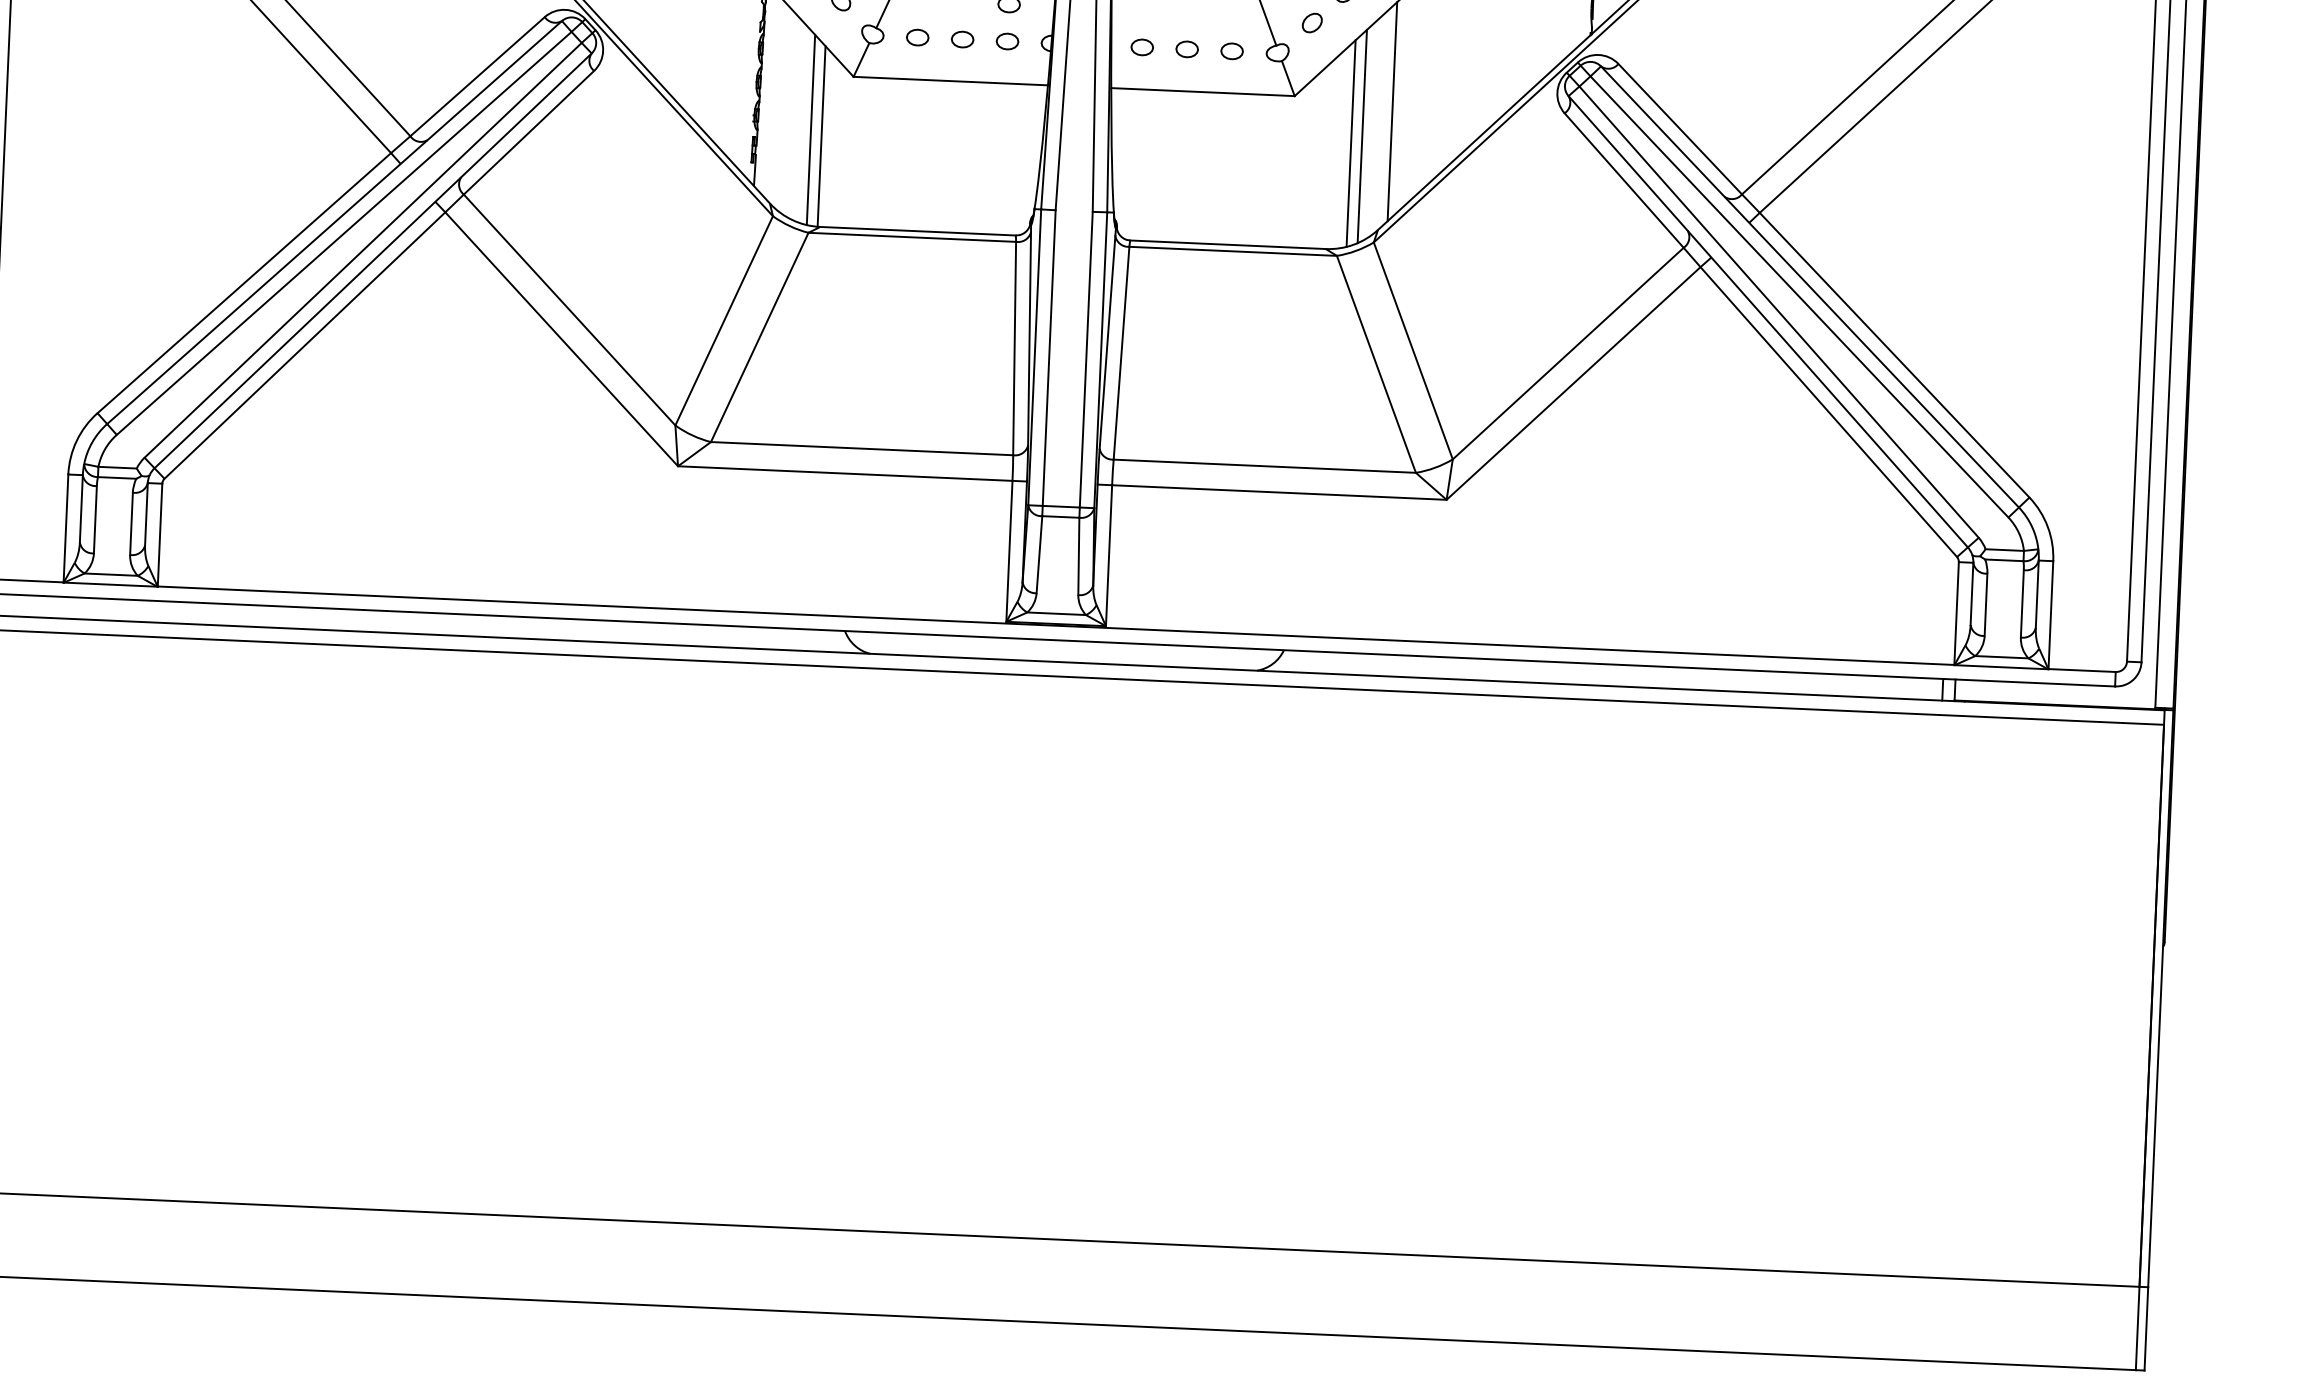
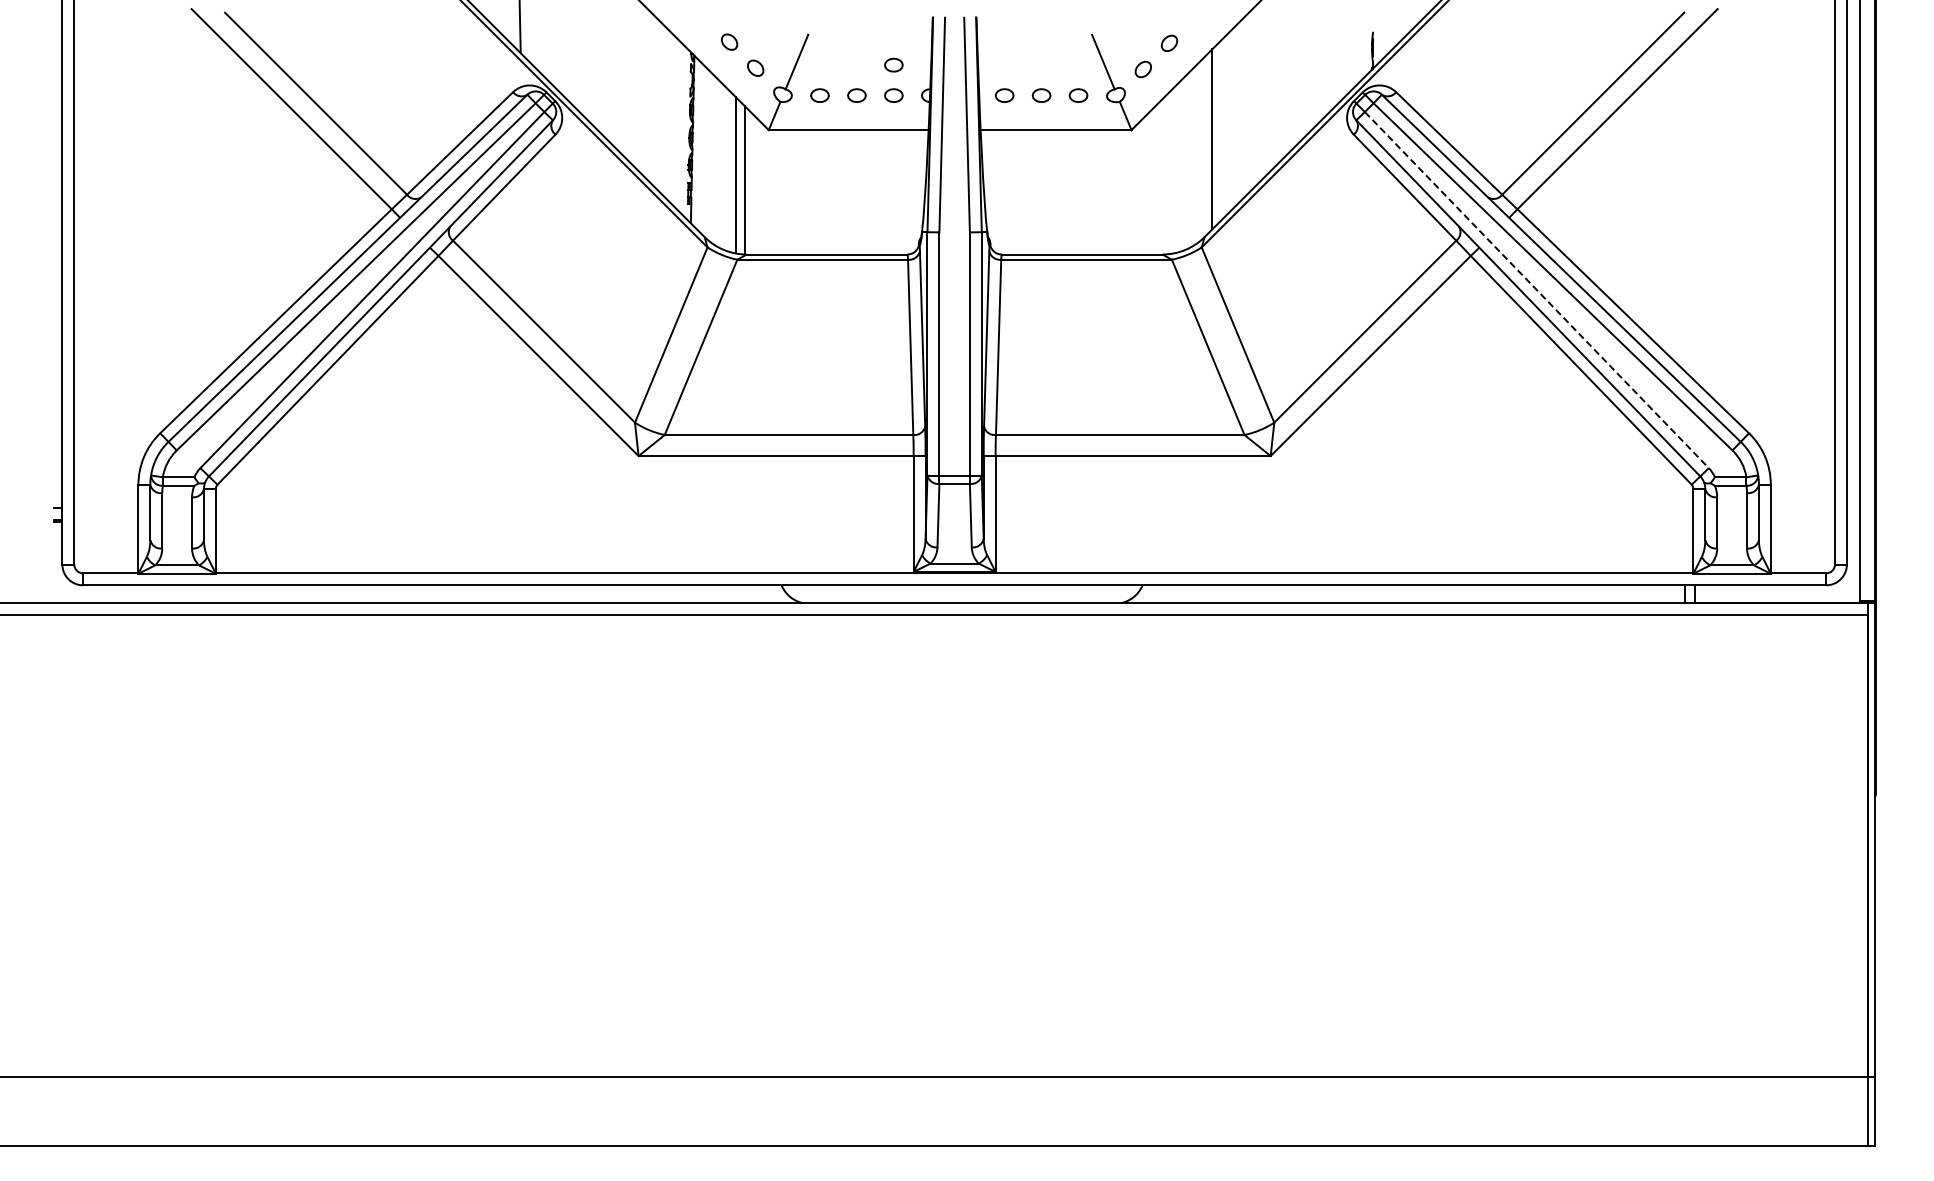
line: (1362, 136) -> (1188, 160), removed
line: (1351, 144) -> (1179, 167), removed
line: (1778, 312) -> (1536, 290), solid -> dashed

